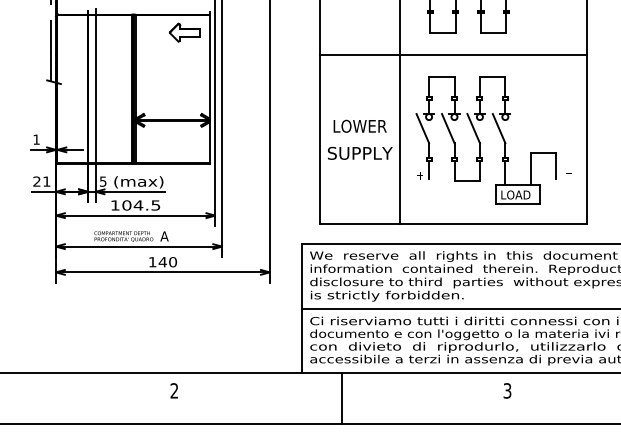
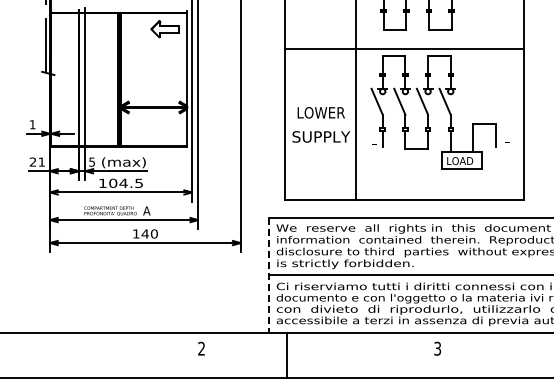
part: (501, 138) -> (447, 110), moved
line: (302, 308) -> (269, 275), solid -> dashed
text: (174, 390) -> (201, 348), moved
text: (507, 390) -> (437, 348), moved
line: (342, 398) -> (287, 355), moved

